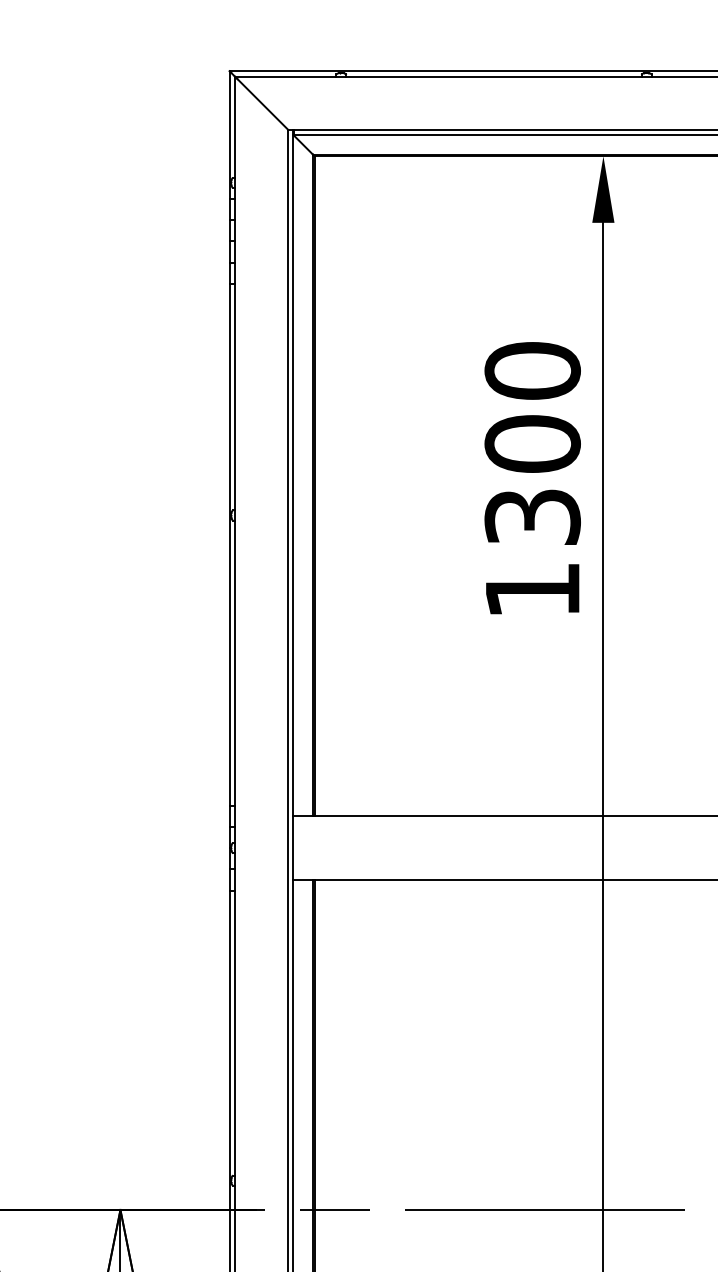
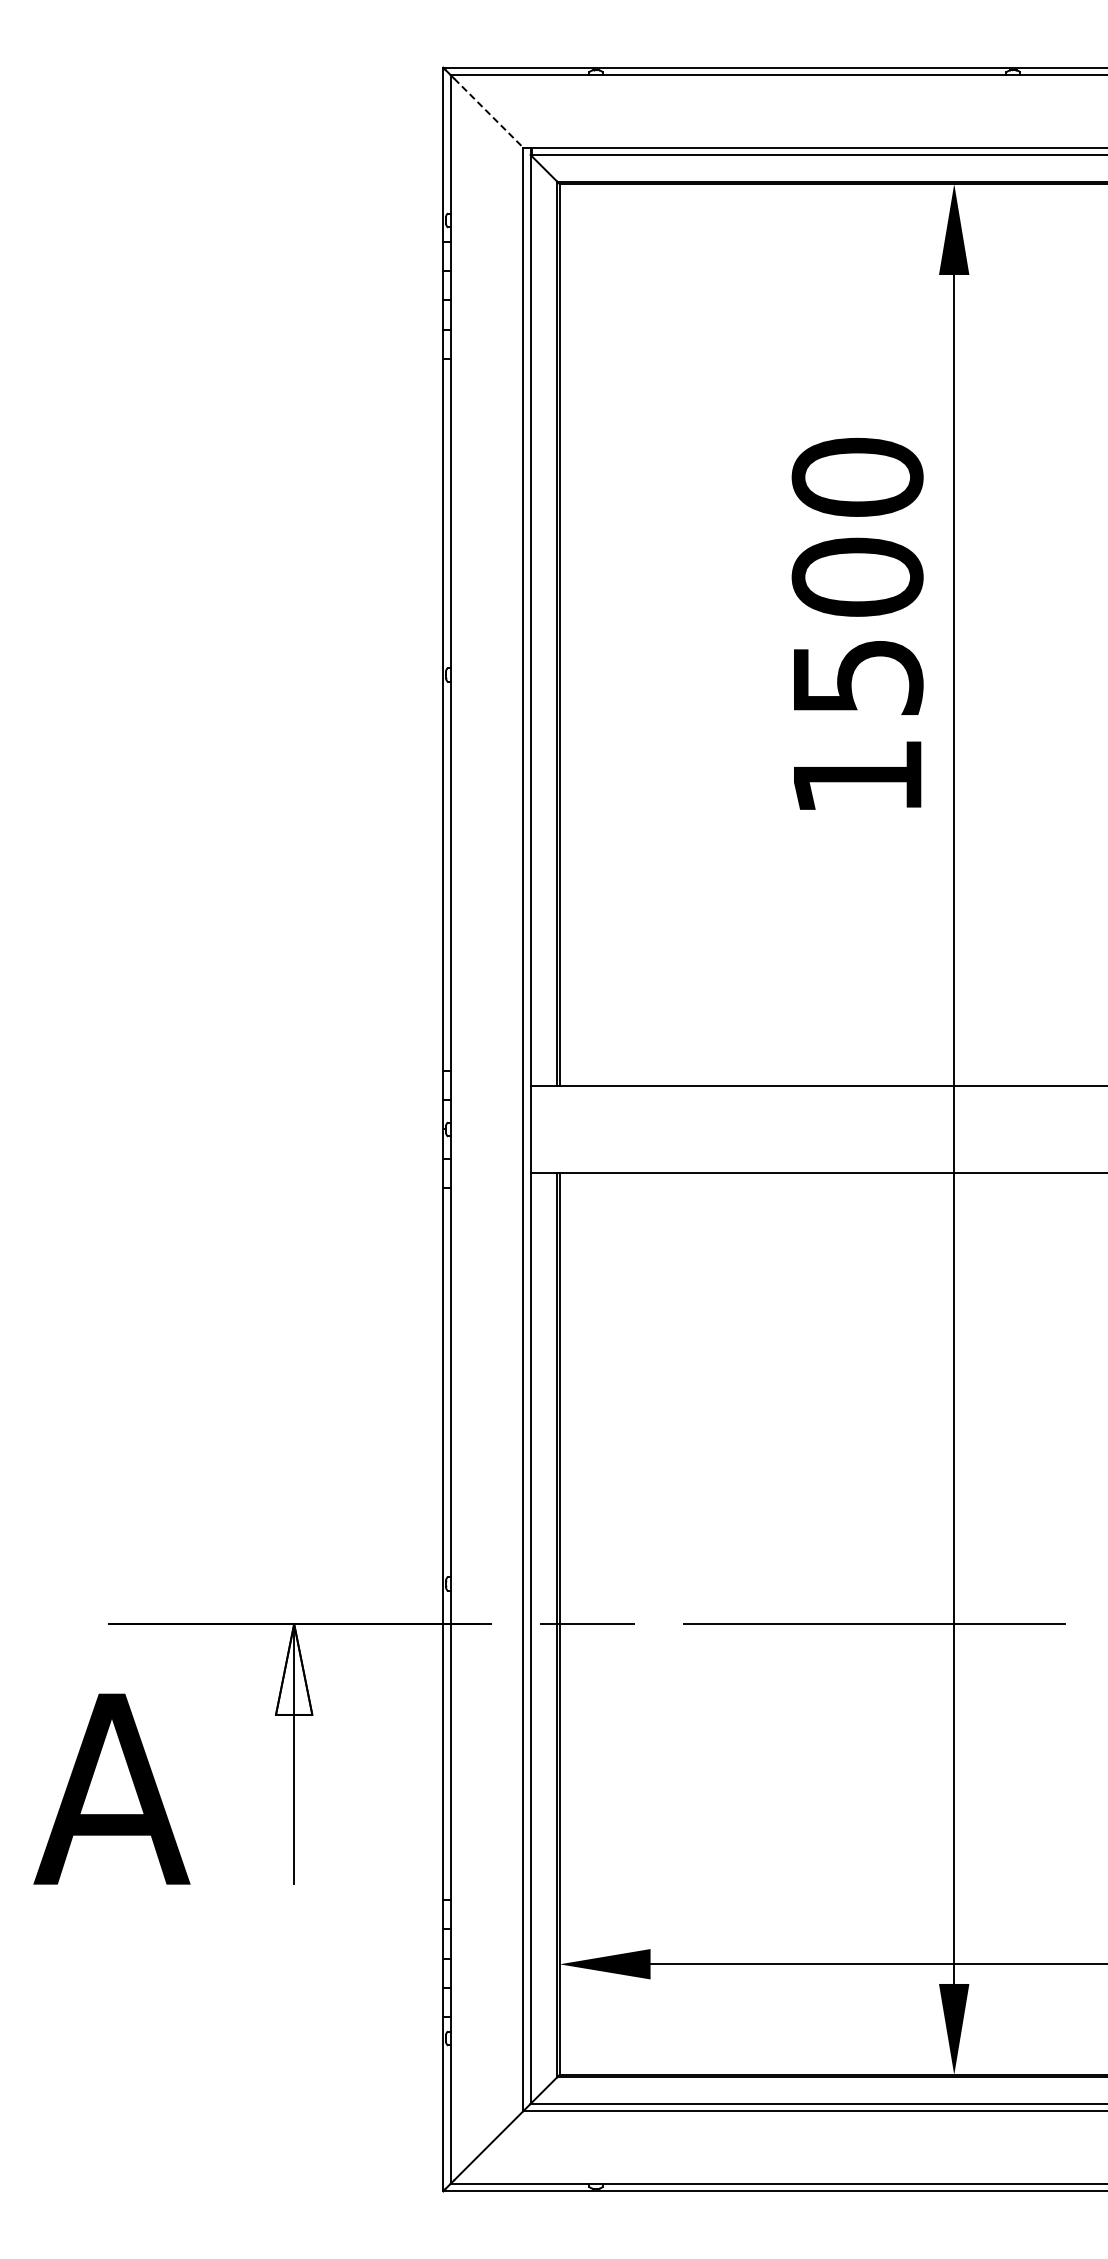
line: (262, 104) -> (488, 113), solid -> dashed
text: (532, 517) -> (857, 677), 1300 -> 1500

